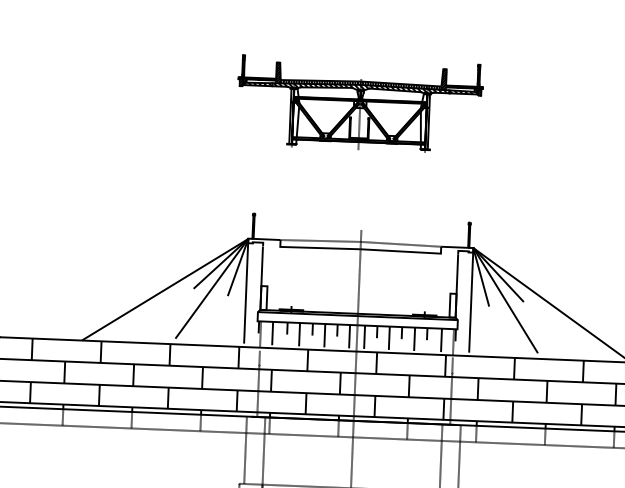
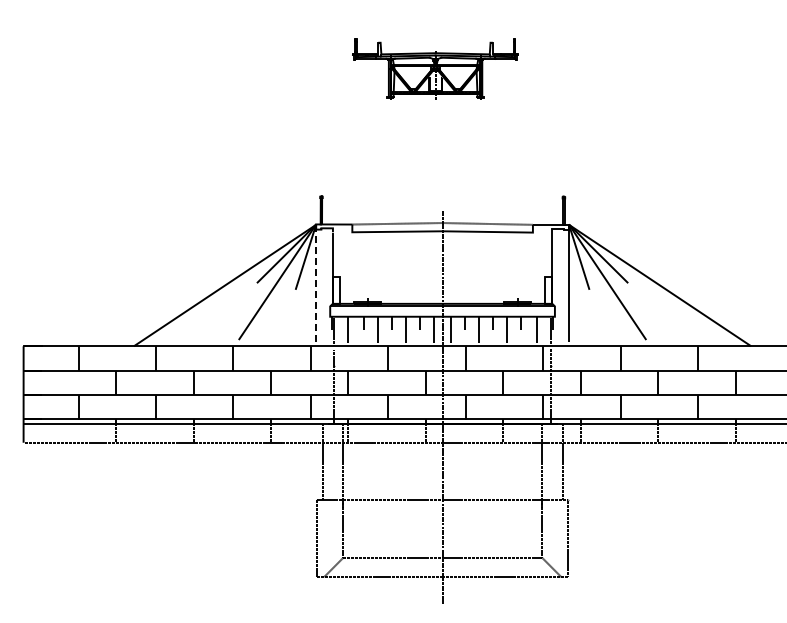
part: (360, 104) -> (435, 68), size x0.6
line: (246, 291) -> (316, 283), solid -> dashed

